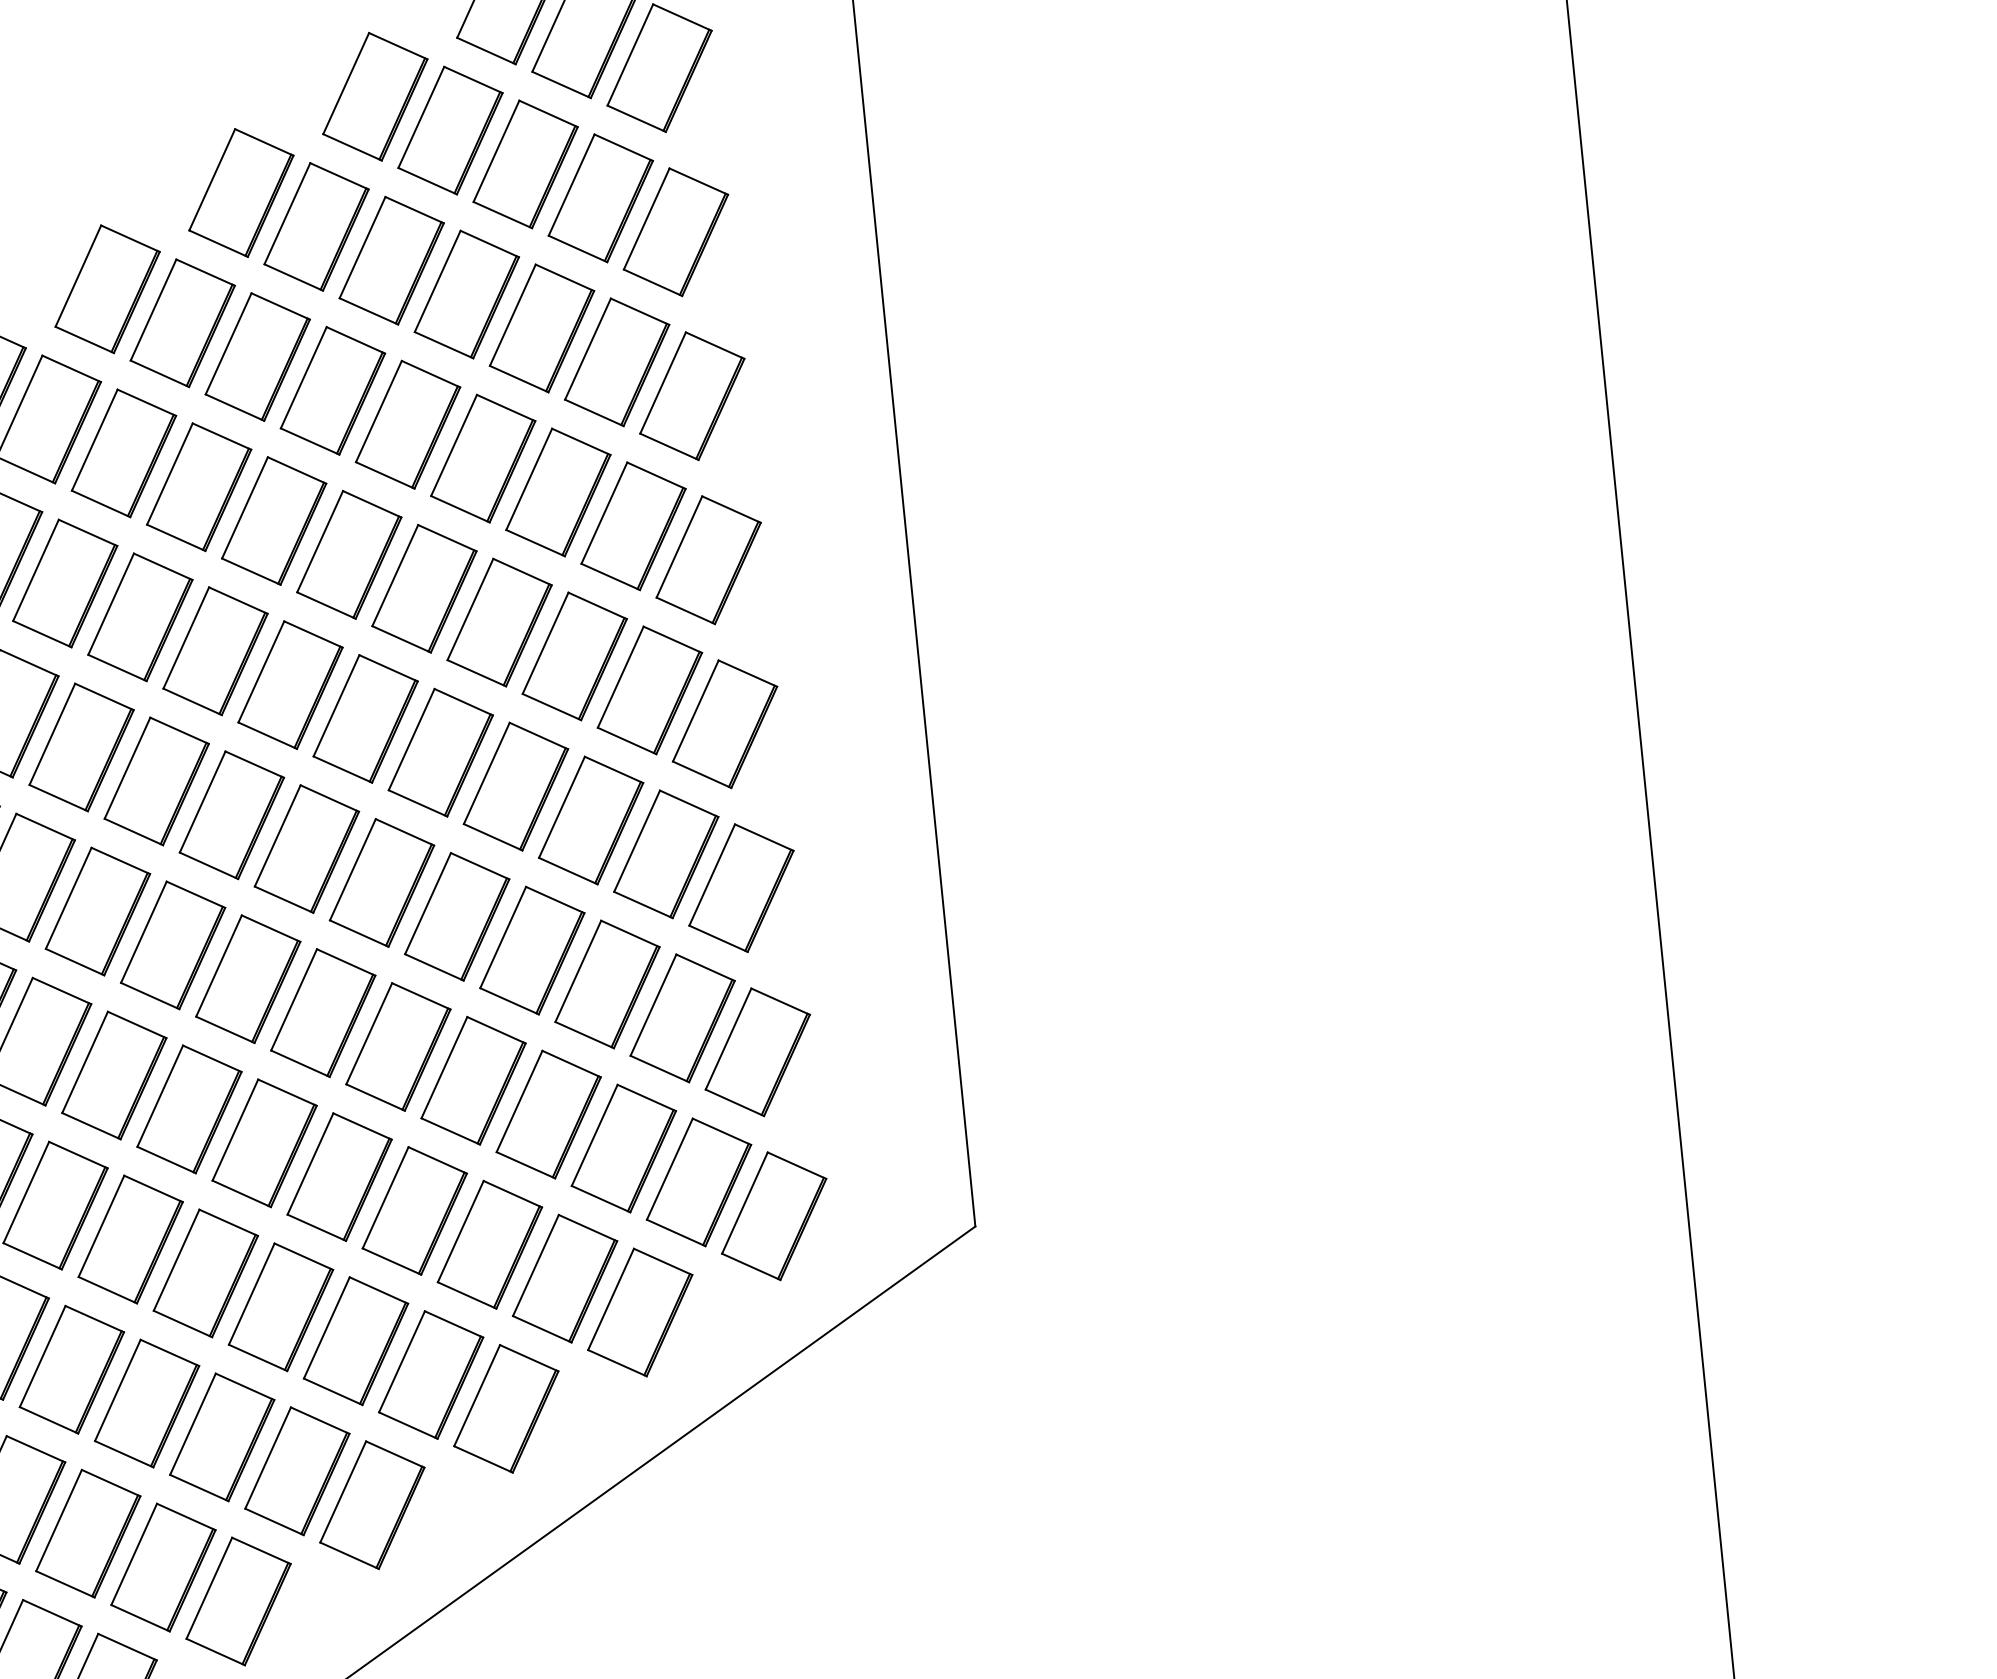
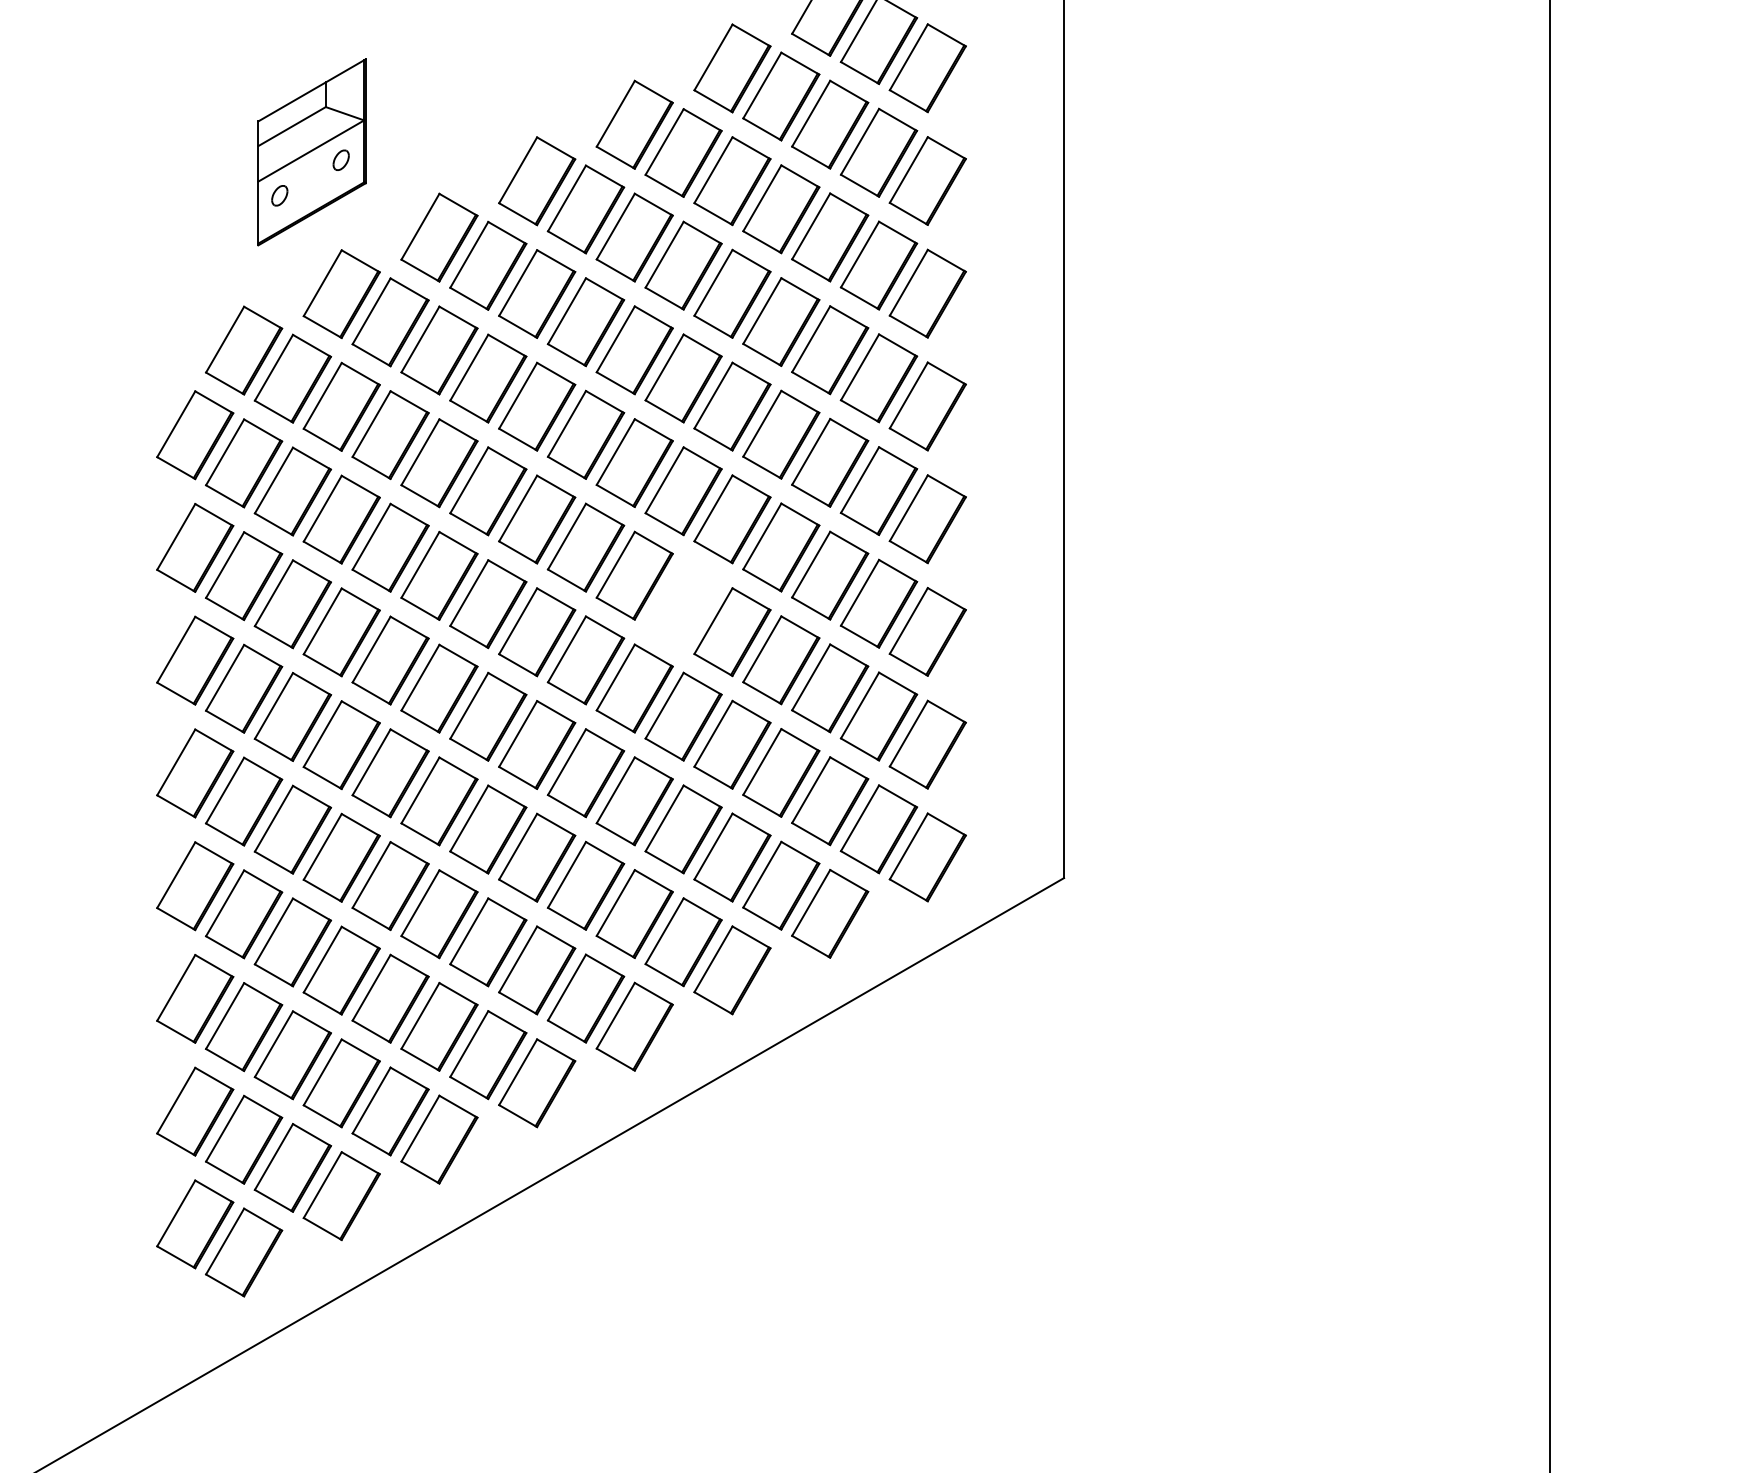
part: (381, 882) -> (683, 603), removed

